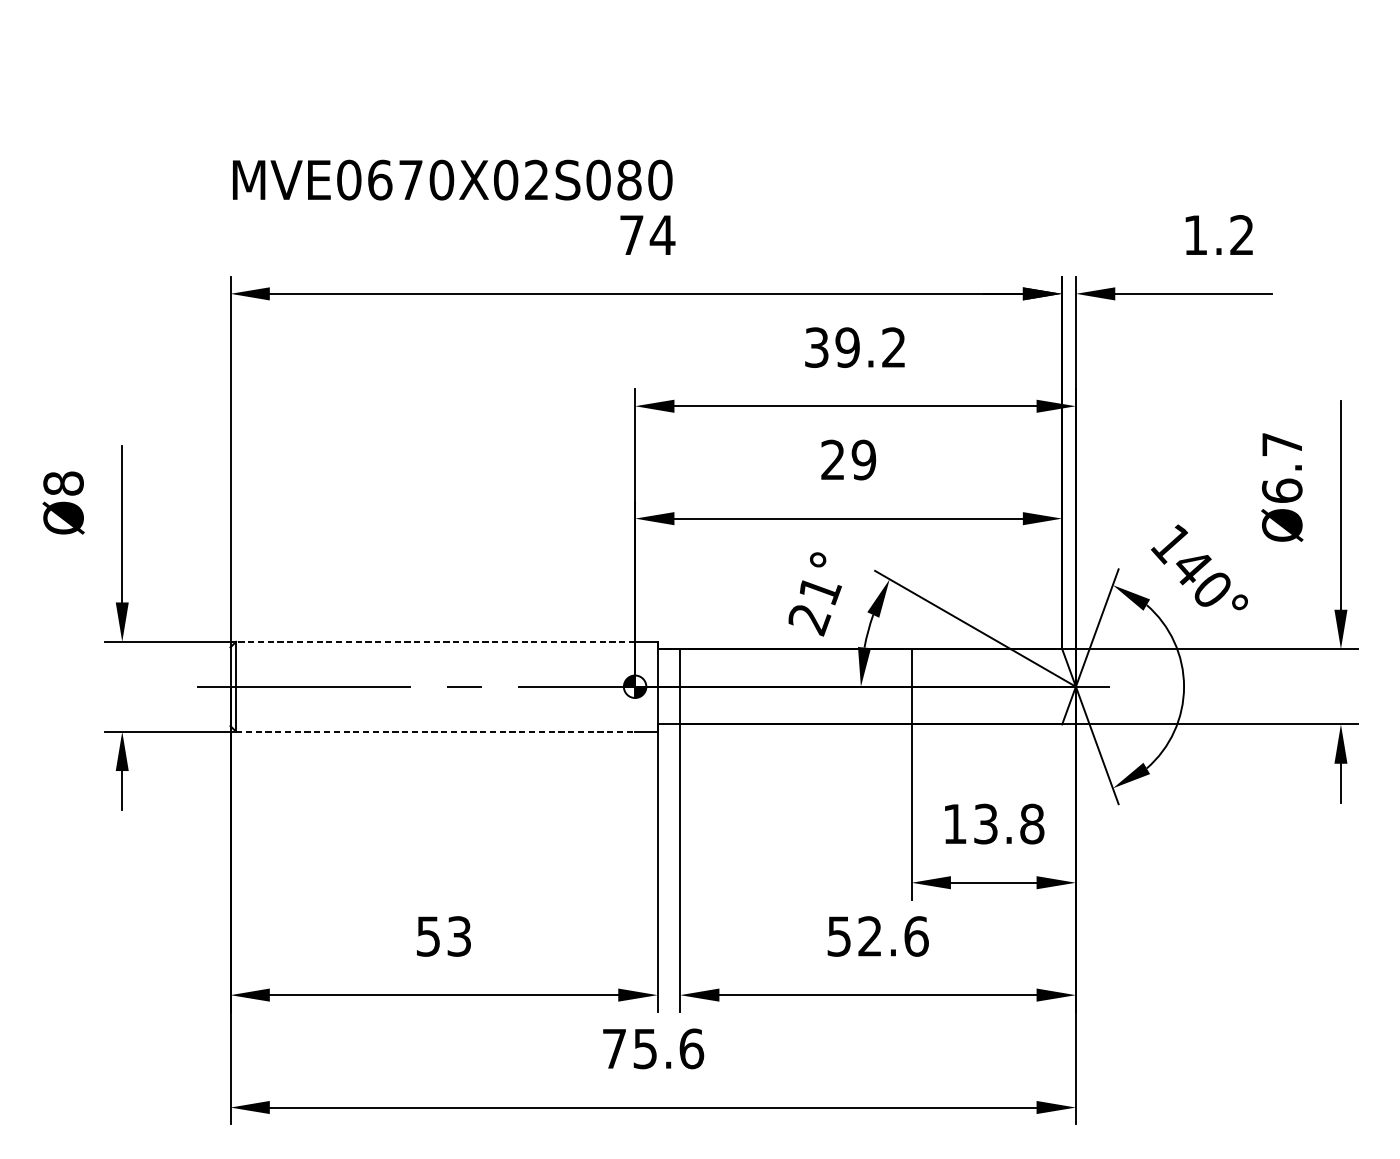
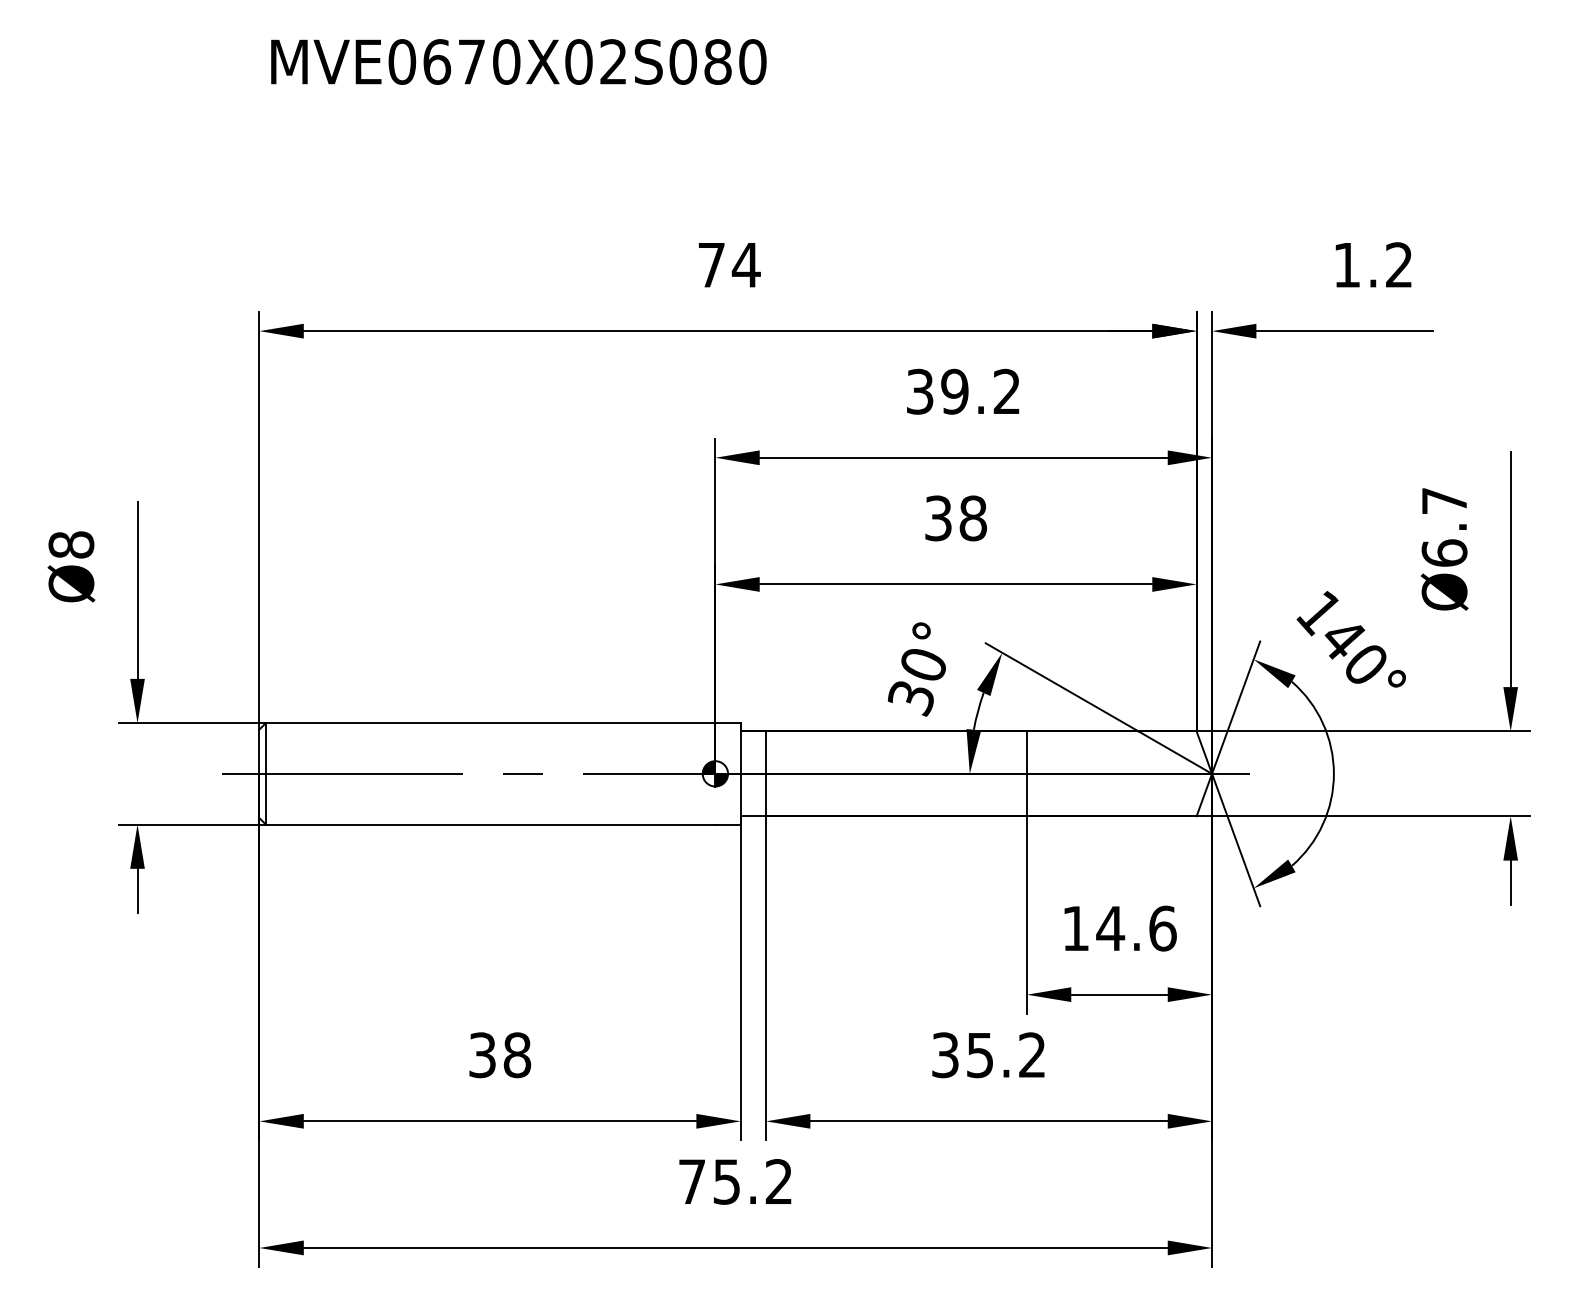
text: (452, 179) -> (518, 61), moved
text: (848, 460) -> (955, 518), 29 -> 38
text: (815, 606) -> (918, 683), 21° -> 30°
line: (435, 642) -> (490, 723), dashed -> solid
line: (435, 731) -> (490, 824), dashed -> solid
text: (1008, 824) -> (1136, 928), 13.8 -> 14.6
text: (444, 936) -> (500, 1055), 53 -> 38
text: (878, 936) -> (989, 1055), 52.6 -> 35.2
text: (692, 1048) -> (779, 1181), 75.6 -> 75.2

